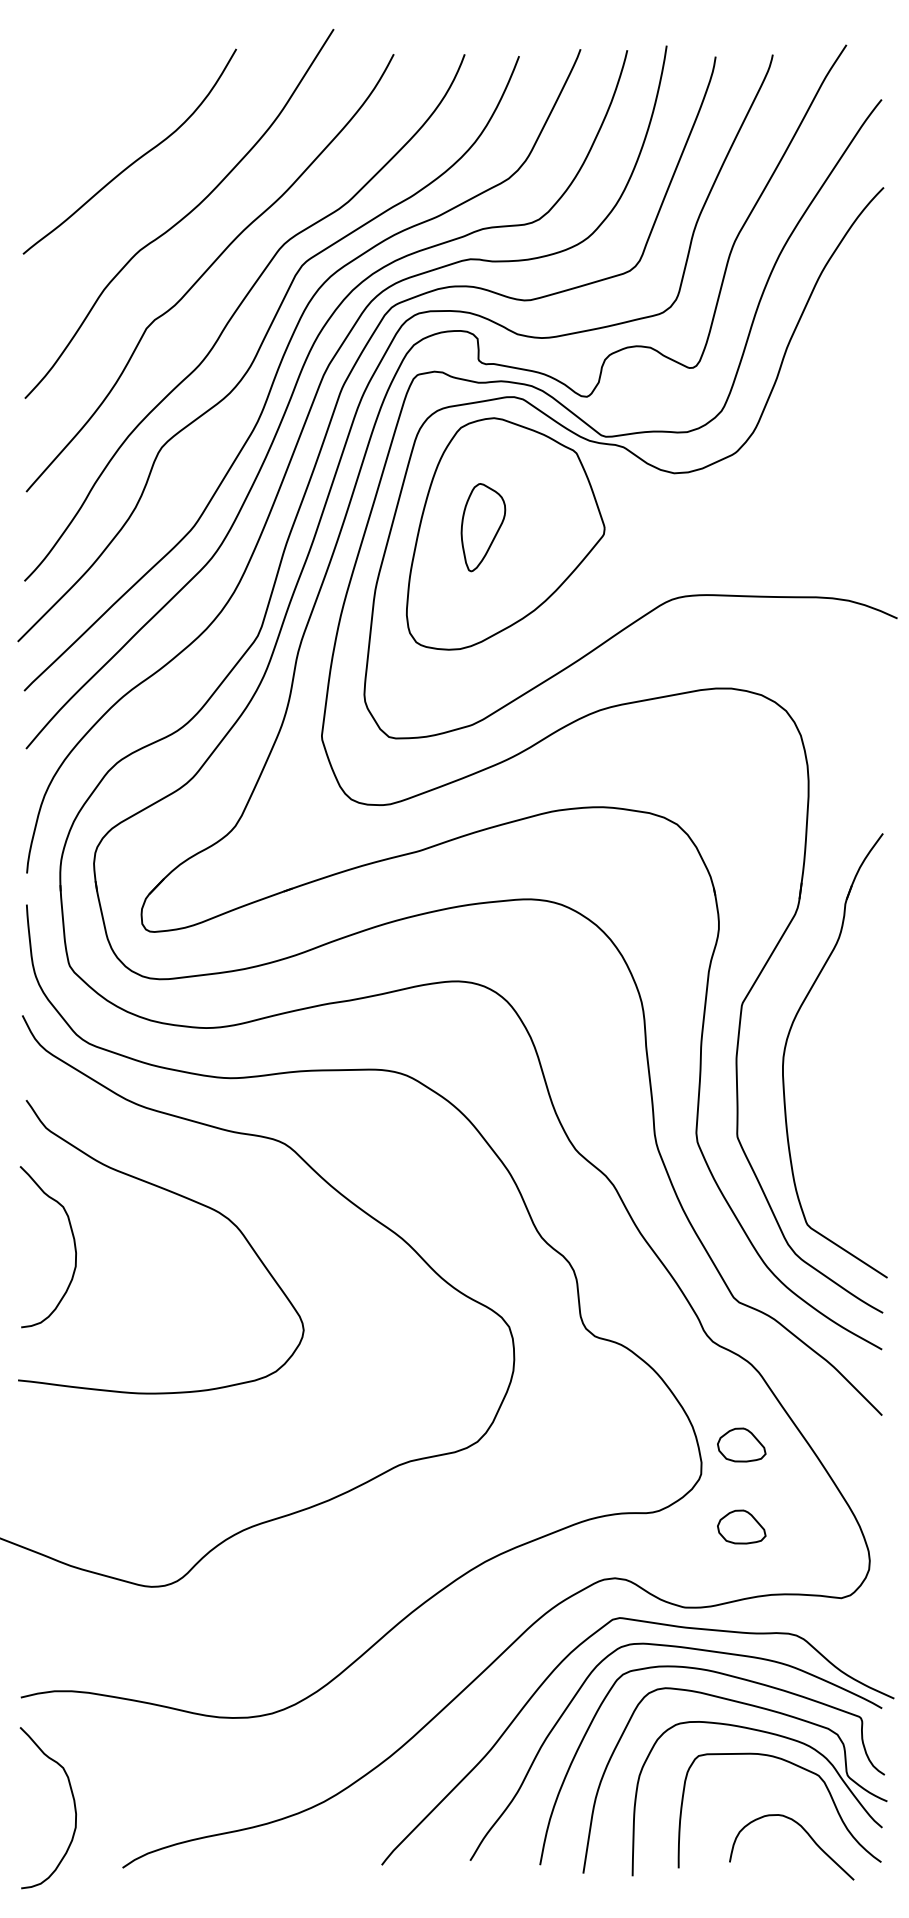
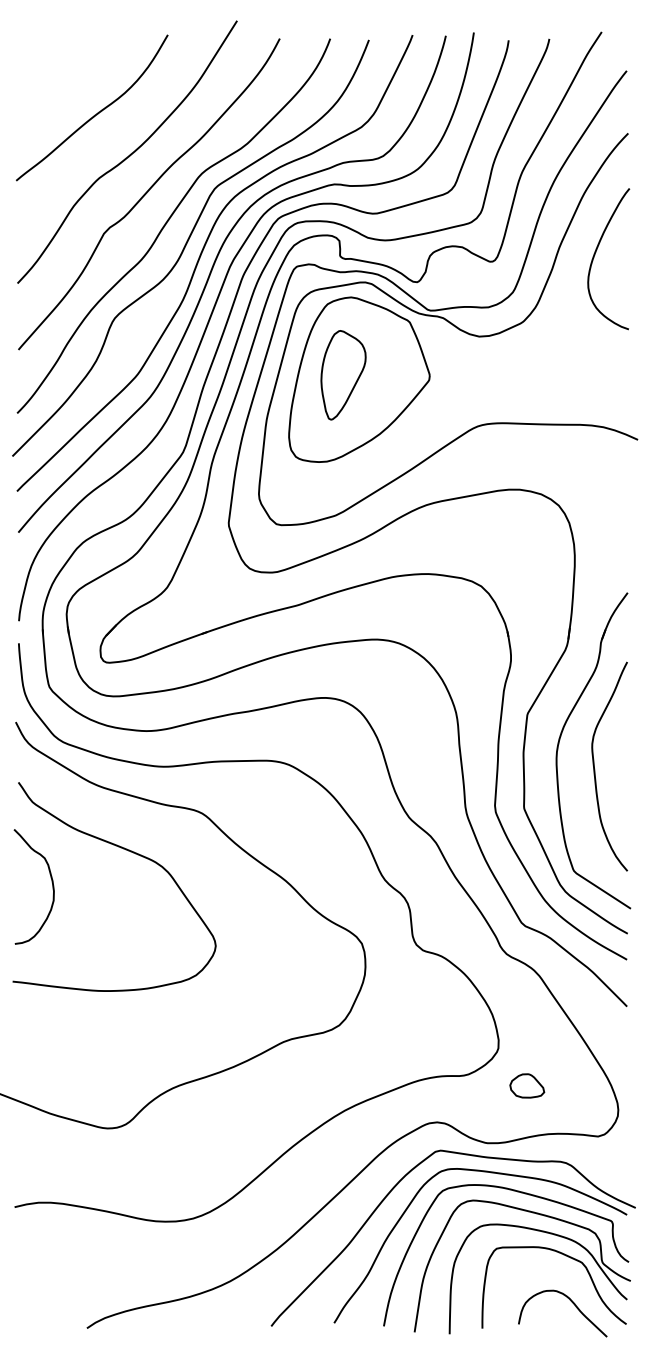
curve: (838, 355) -> (596, 252), added
part: (483, 527) -> (343, 375), size x1.43
curve: (836, 1077) -> (594, 766), added
part: (741, 1444) -> (527, 1027), removed
curve: (73, 1803) -> (52, 1282), removed

